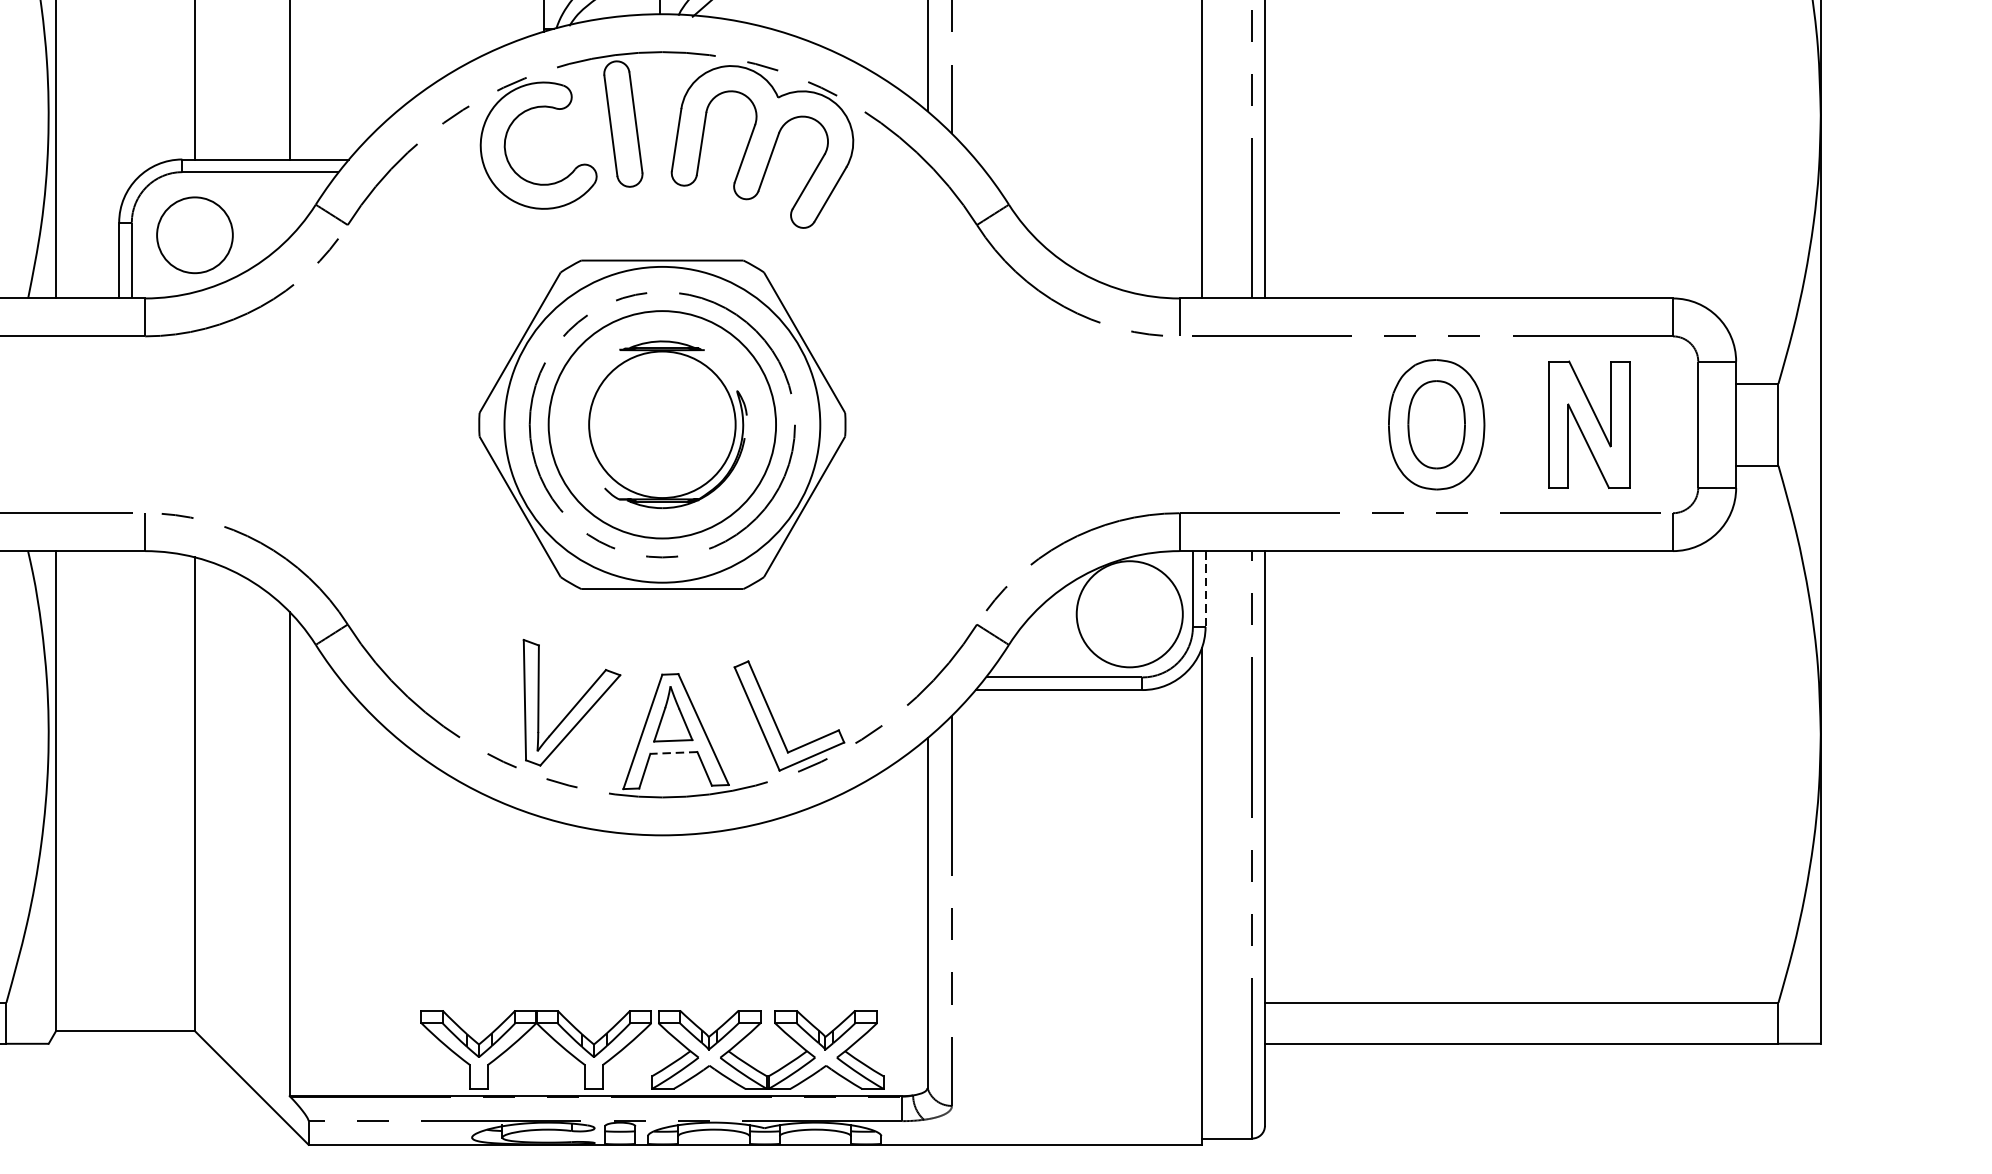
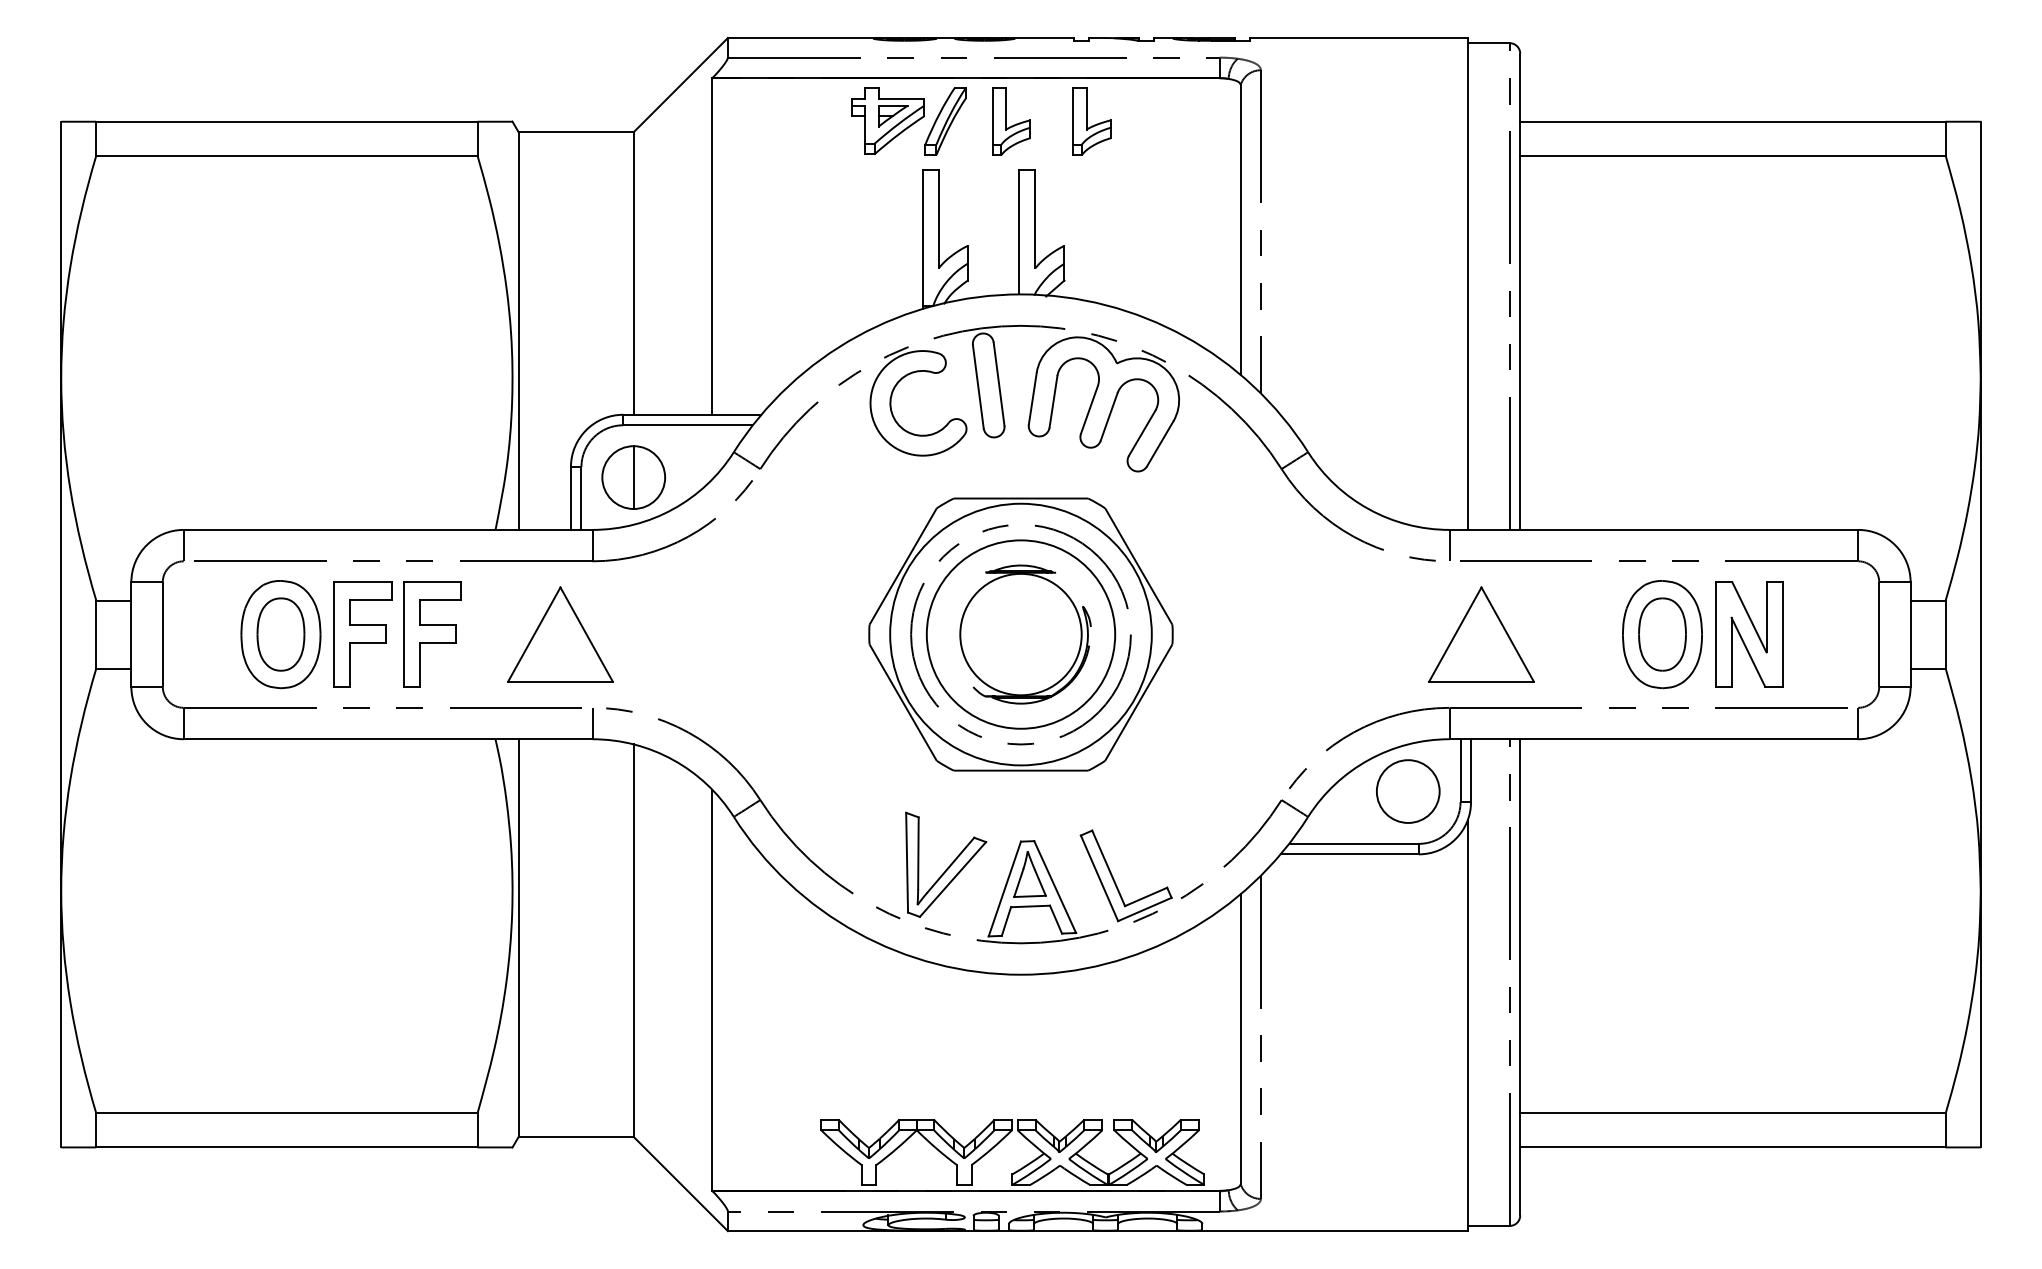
line: (194, 235) -> (633, 477), added
part: (106, 424) -> (560, 634), added
part: (1218, 424) -> (1481, 634), added
part: (1589, 424) -> (1749, 634), moved
line: (1206, 590) -> (1471, 771), dashed -> solid
circle: (1128, 614) -> (1407, 791), size x0.71
line: (673, 752) -> (1030, 906), dashed -> solid

